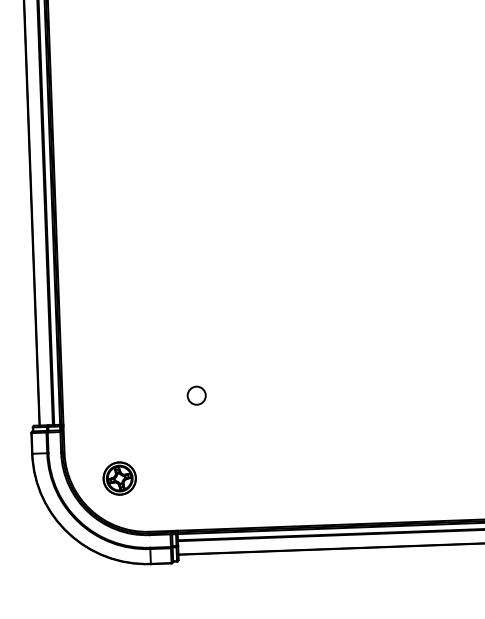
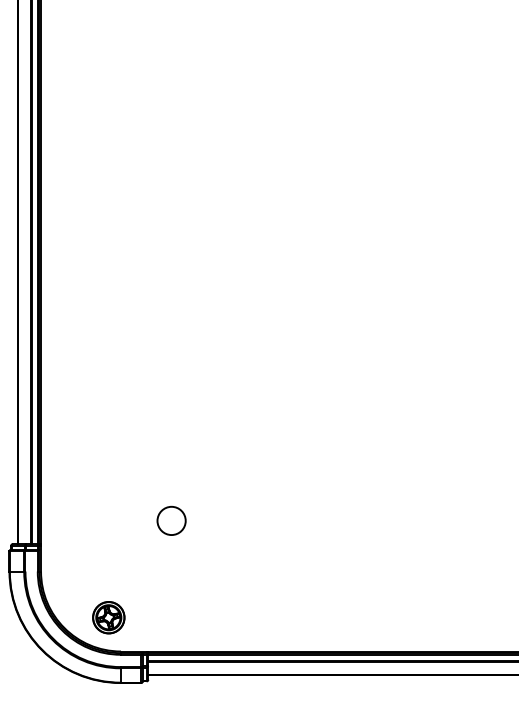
circle: (196, 395) -> (171, 520), size x1.6
part: (119, 478) -> (108, 617), moved

